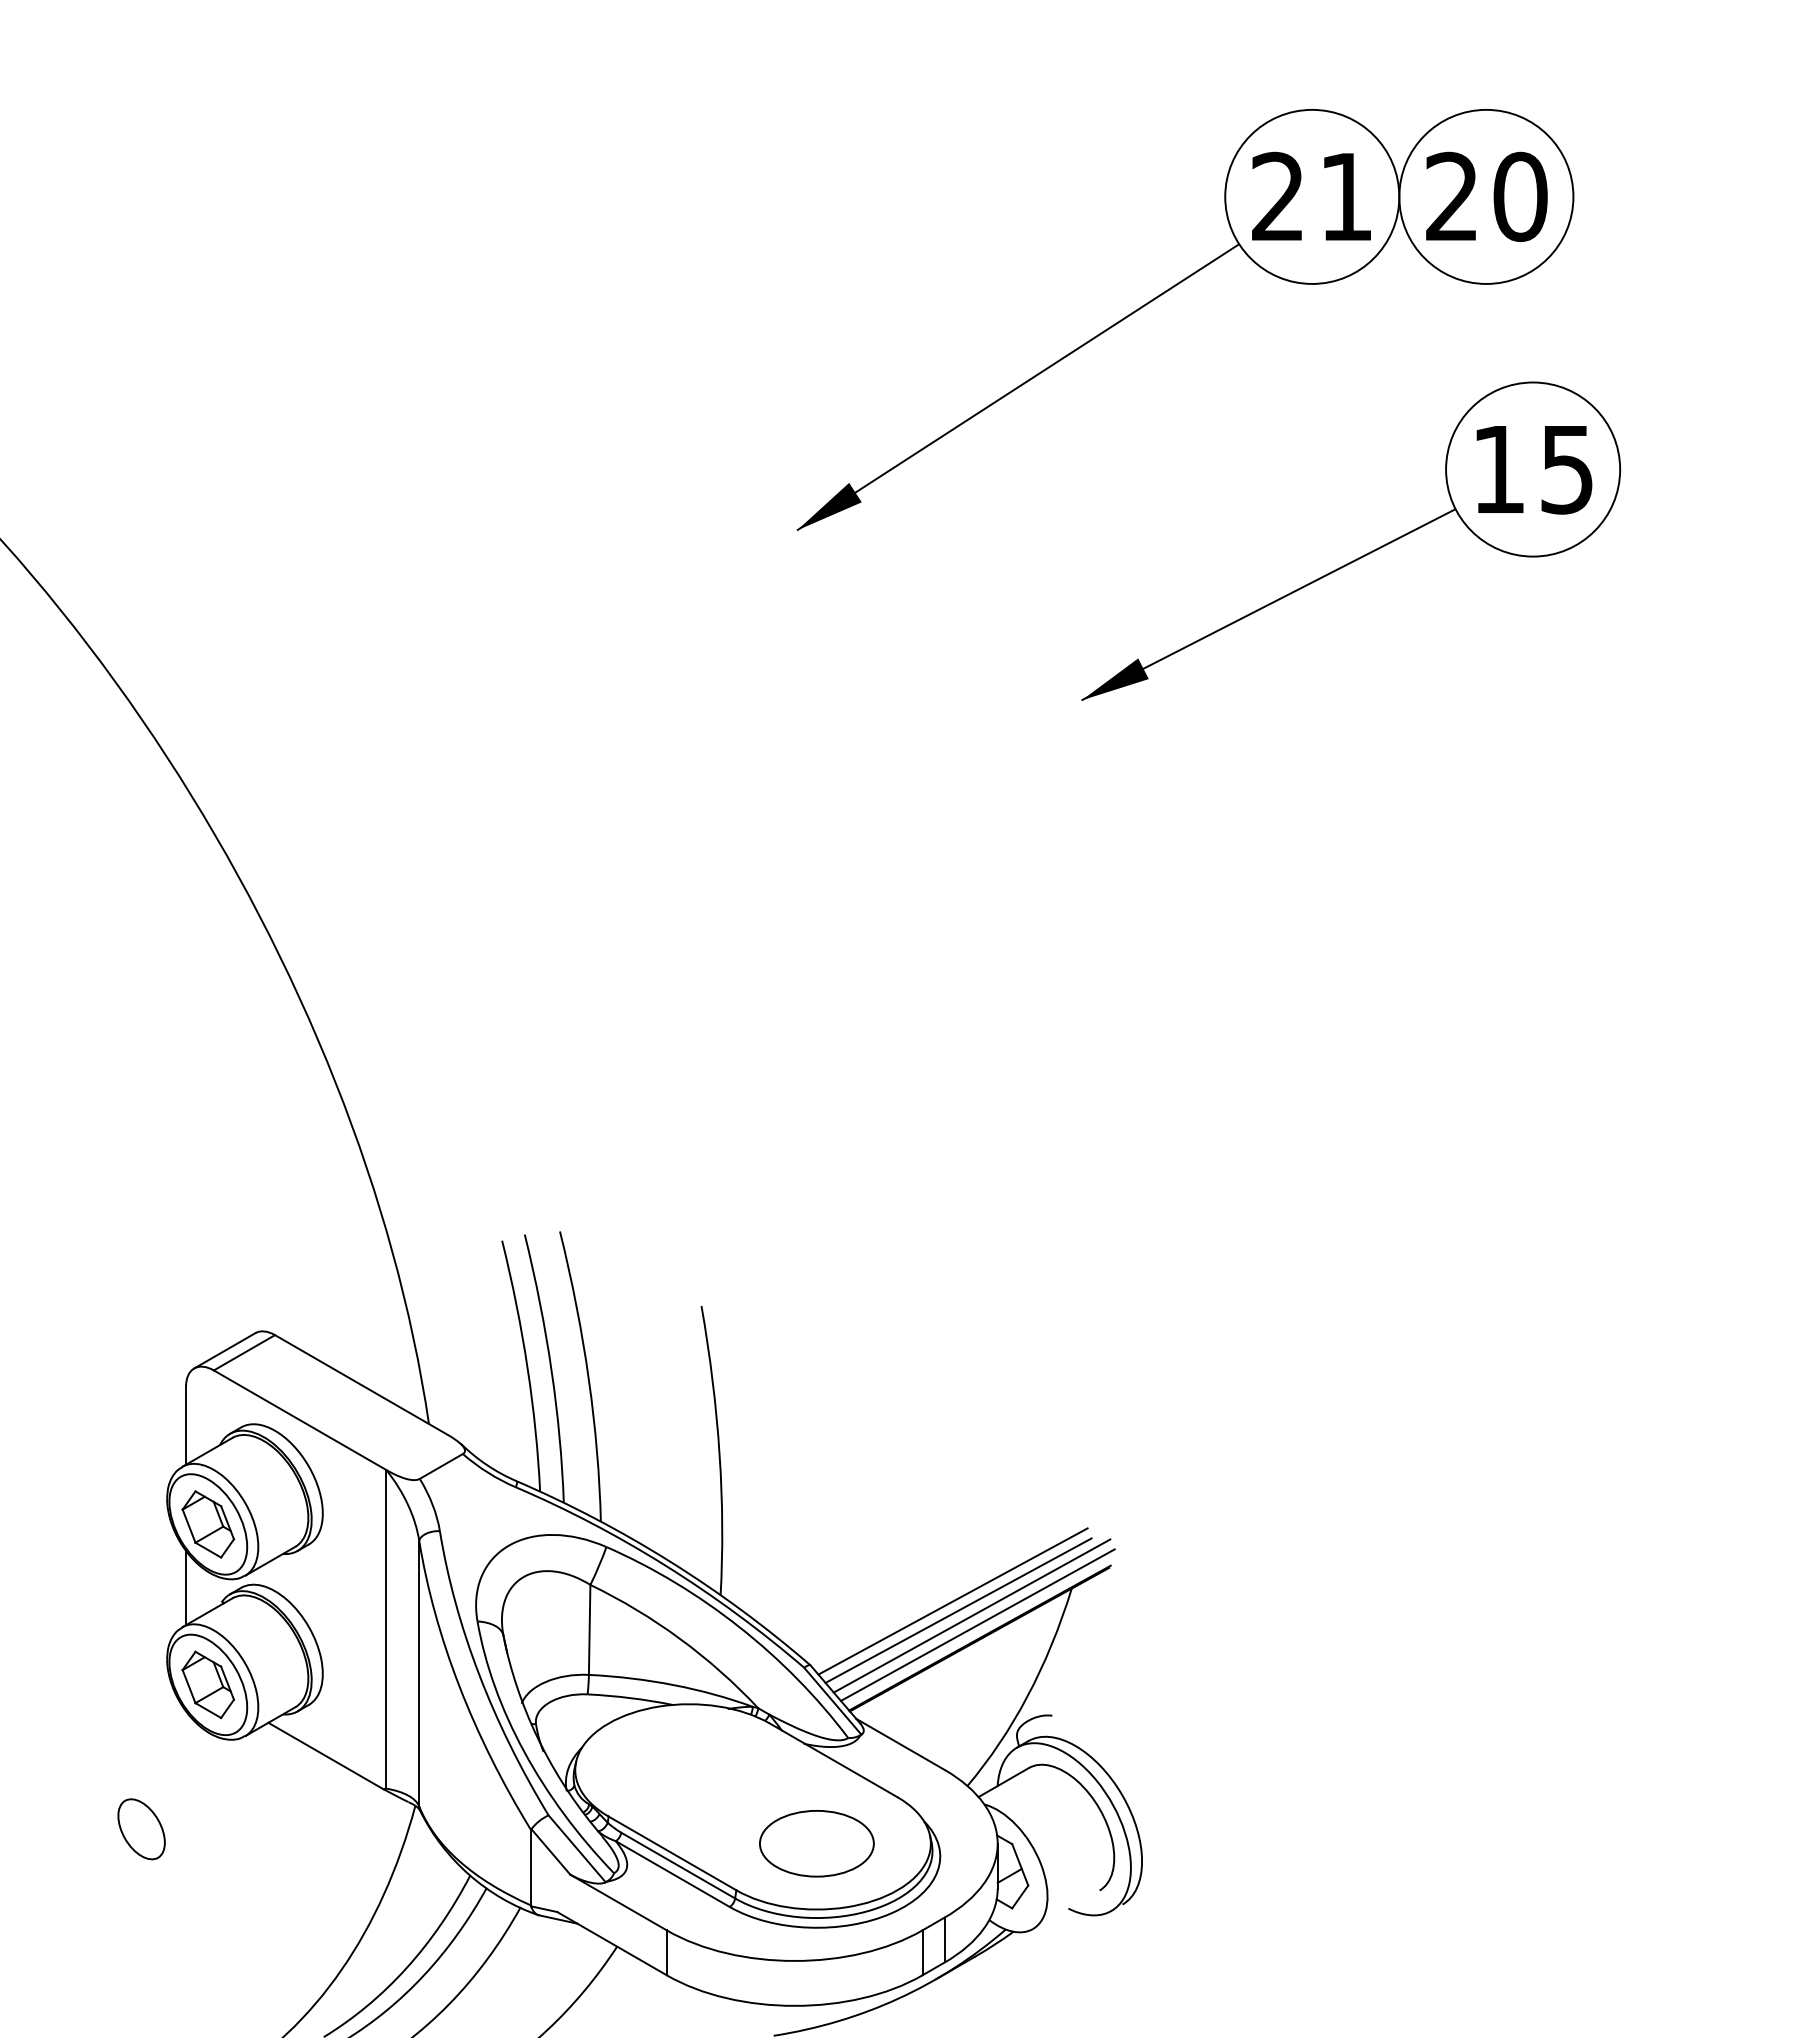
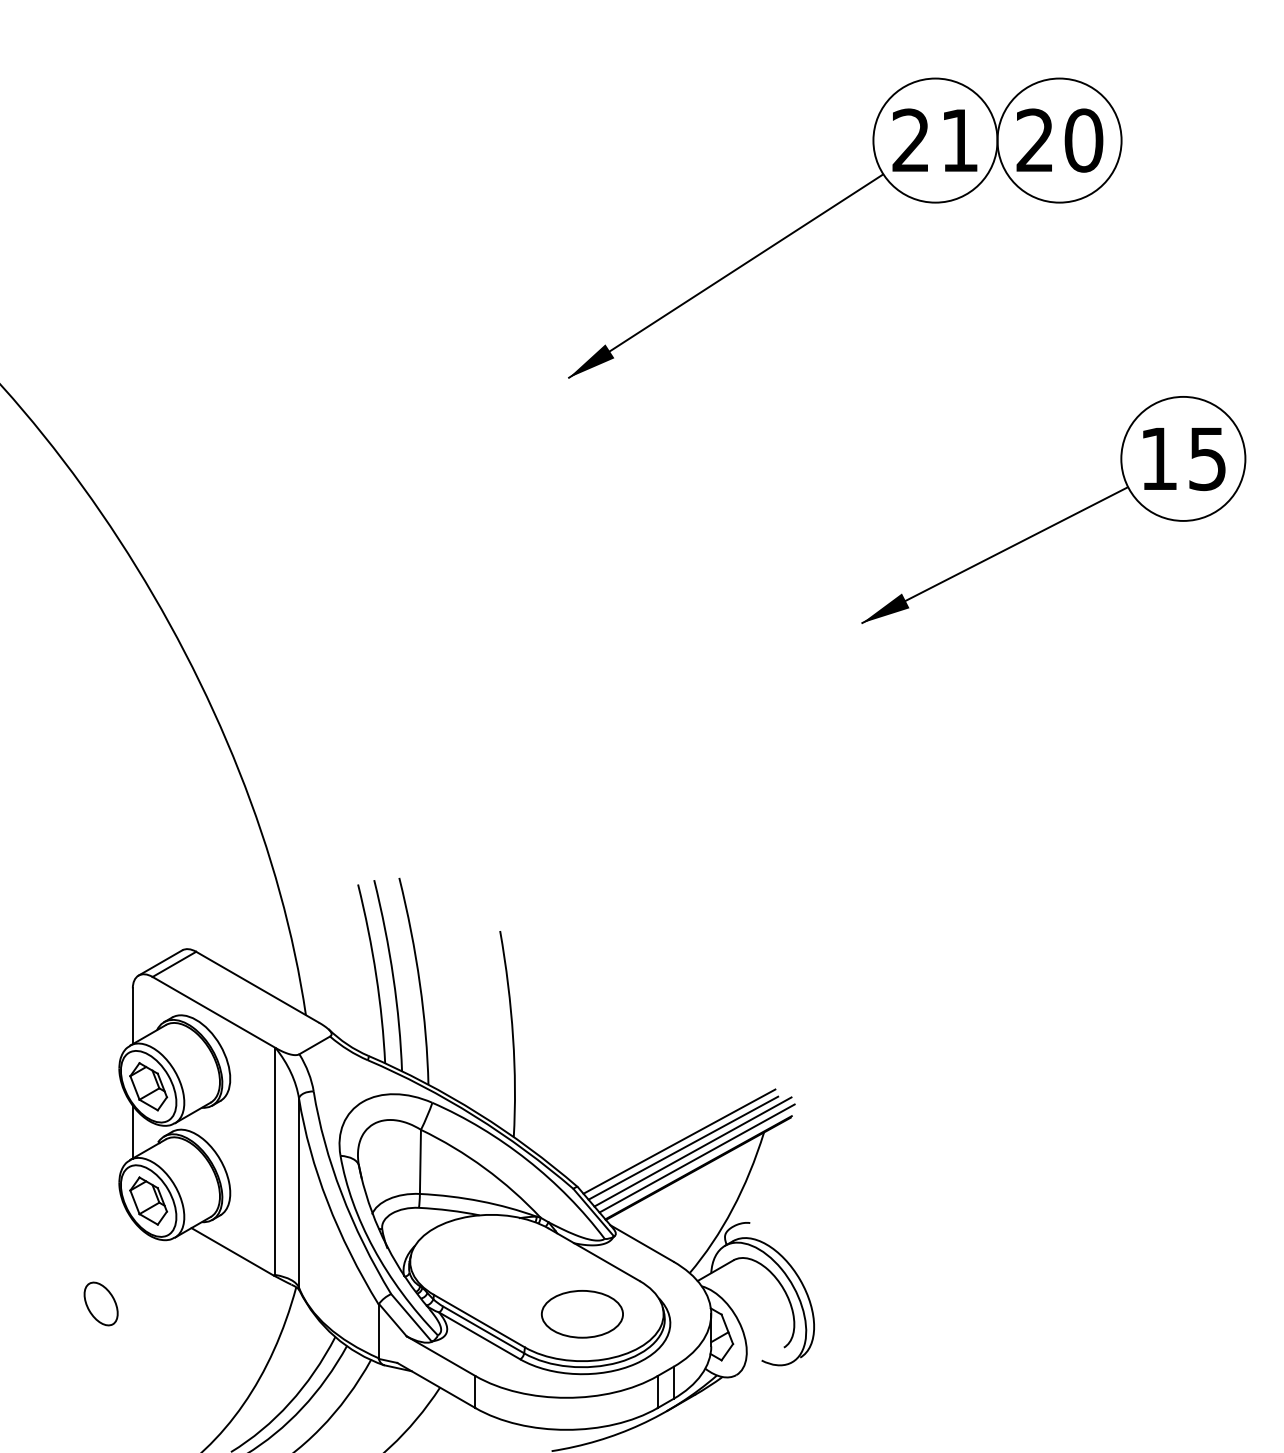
part: (1360, 556) -> (1060, 520), moved

